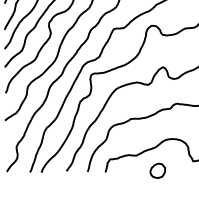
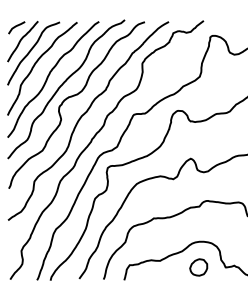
part: (157, 170) -> (198, 267), moved

